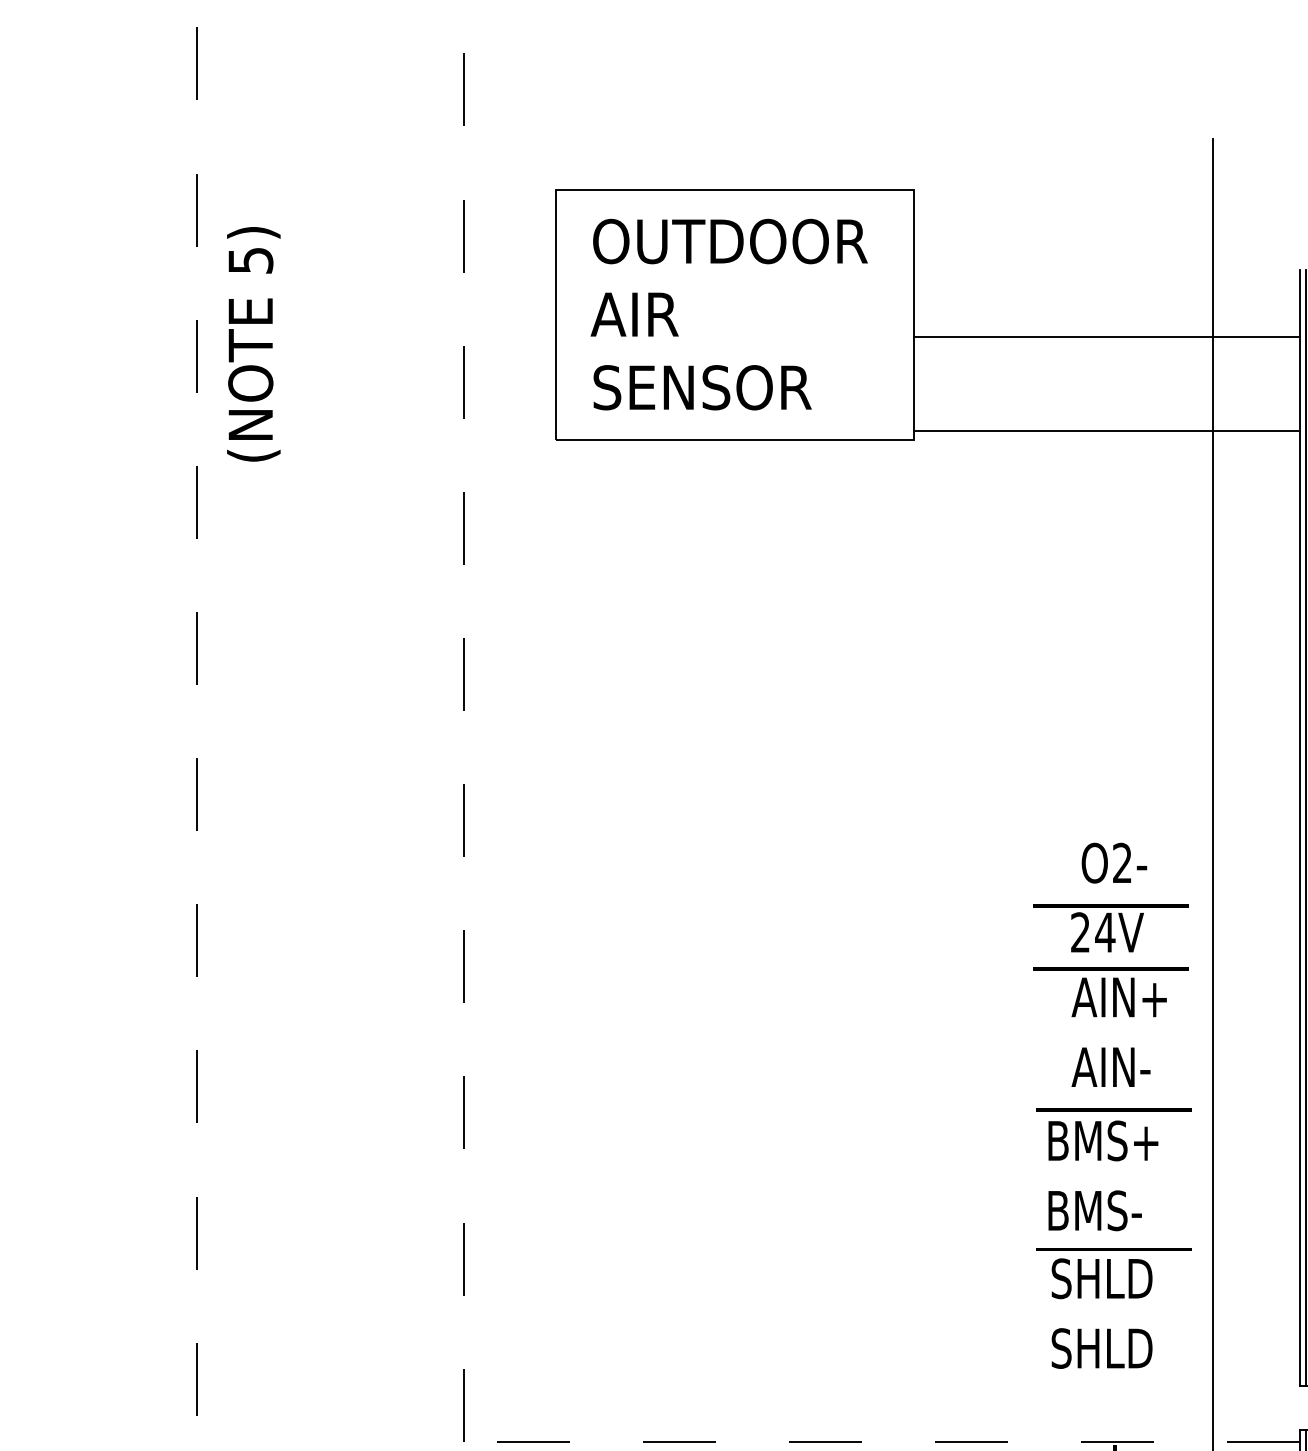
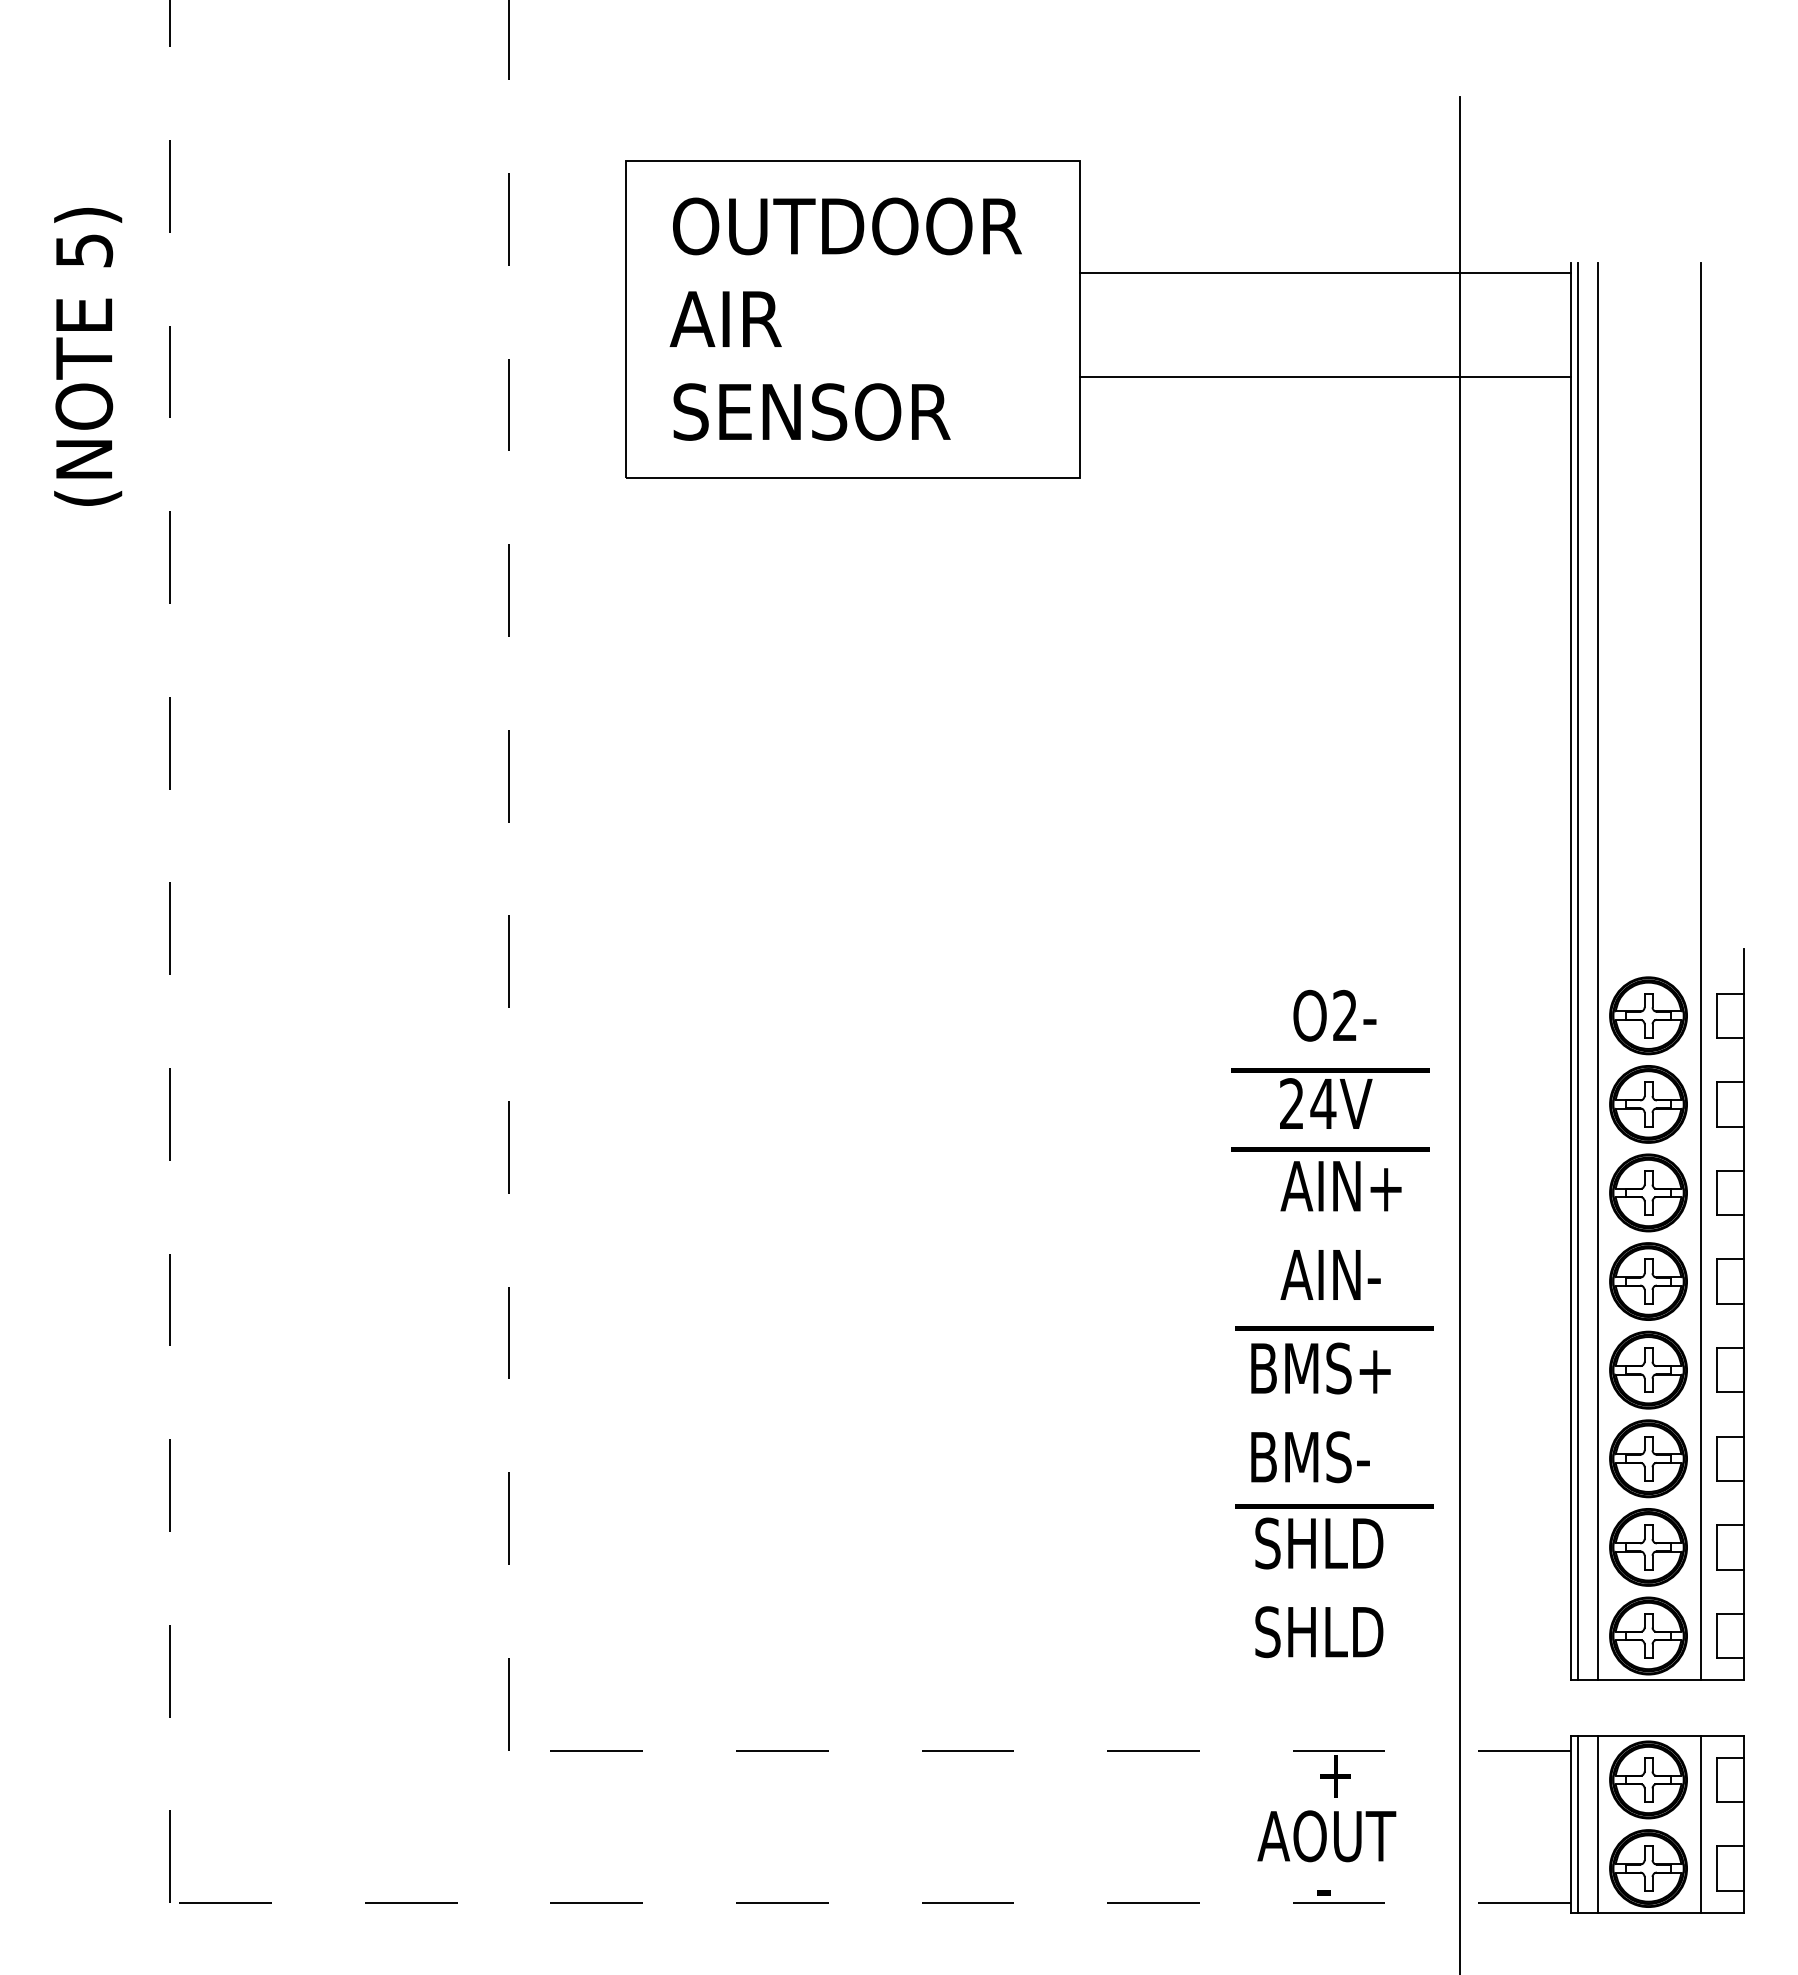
line: (1106, 336) -> (1325, 273), moved
text: (254, 343) -> (88, 356), moved
line: (1106, 431) -> (1325, 377), moved

